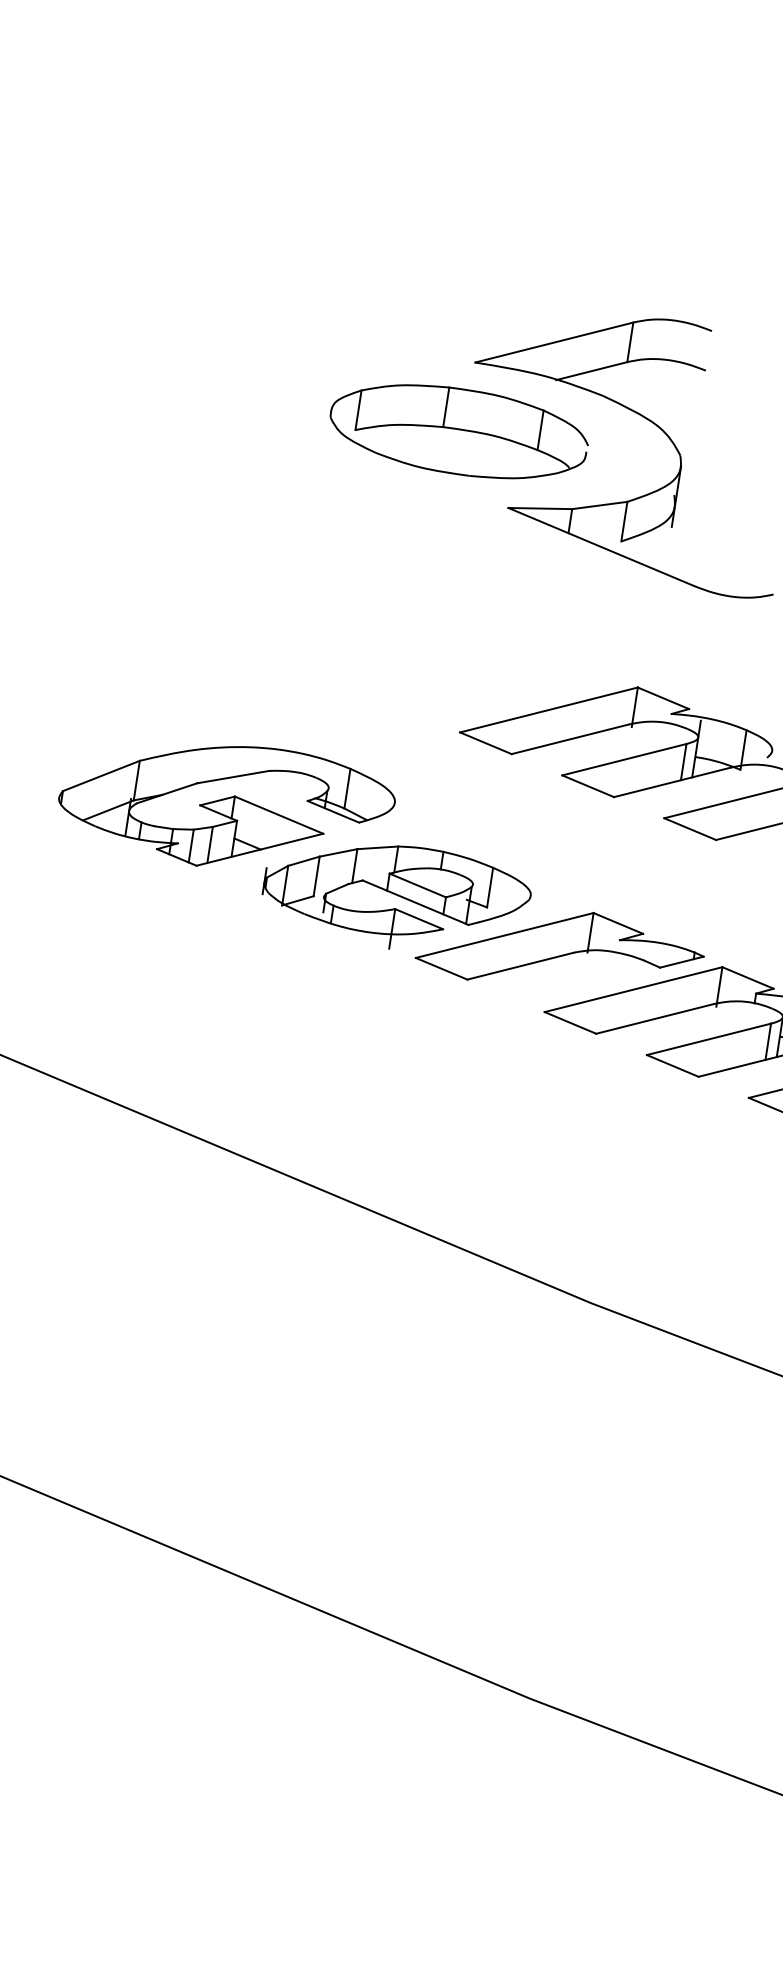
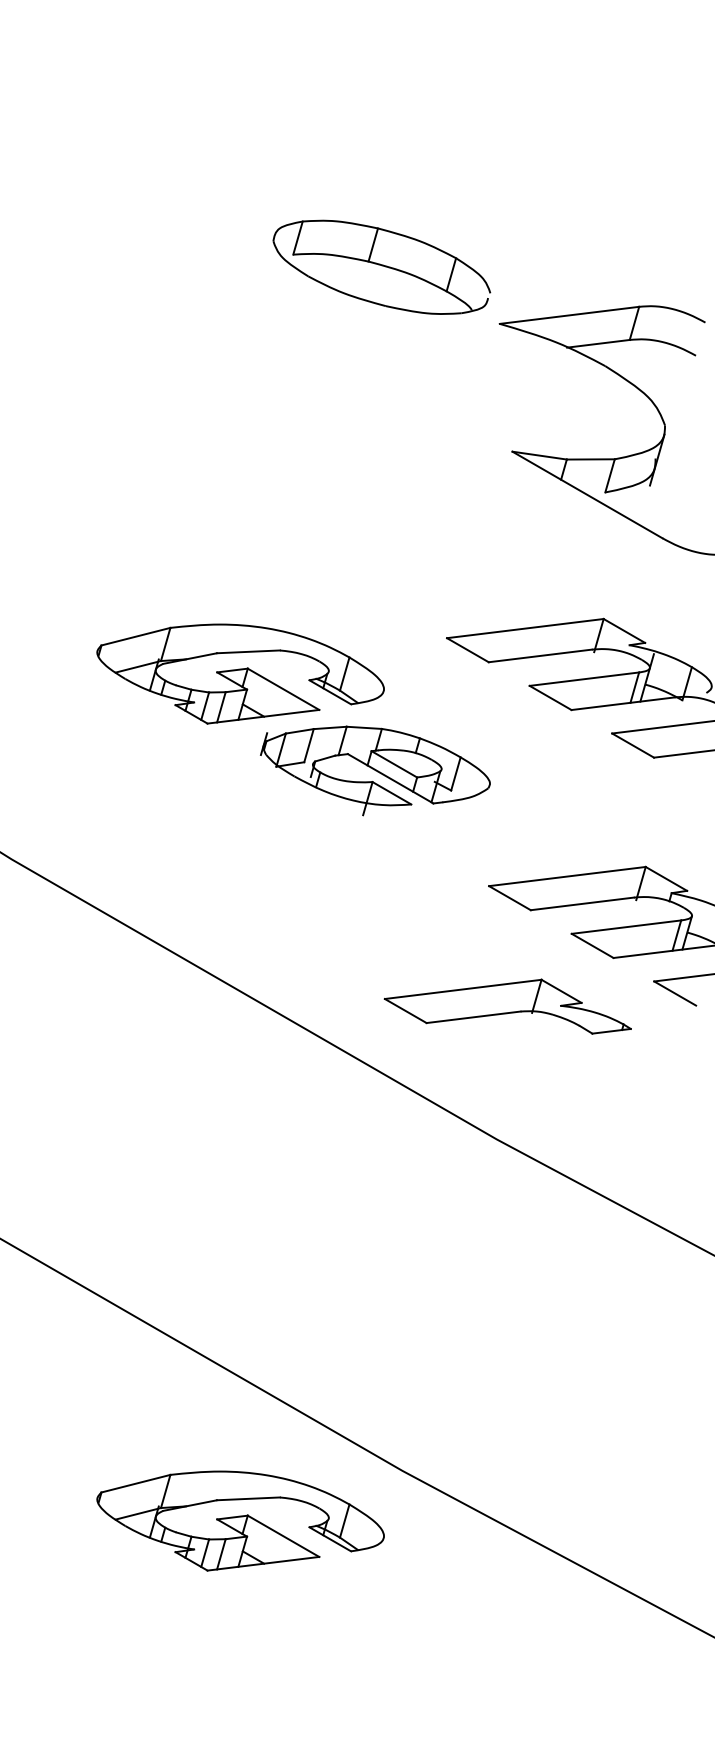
part: (458, 430) -> (381, 266), moved
part: (558, 948) -> (507, 1006), moved
part: (350, 1779) -> (240, 1520), added

